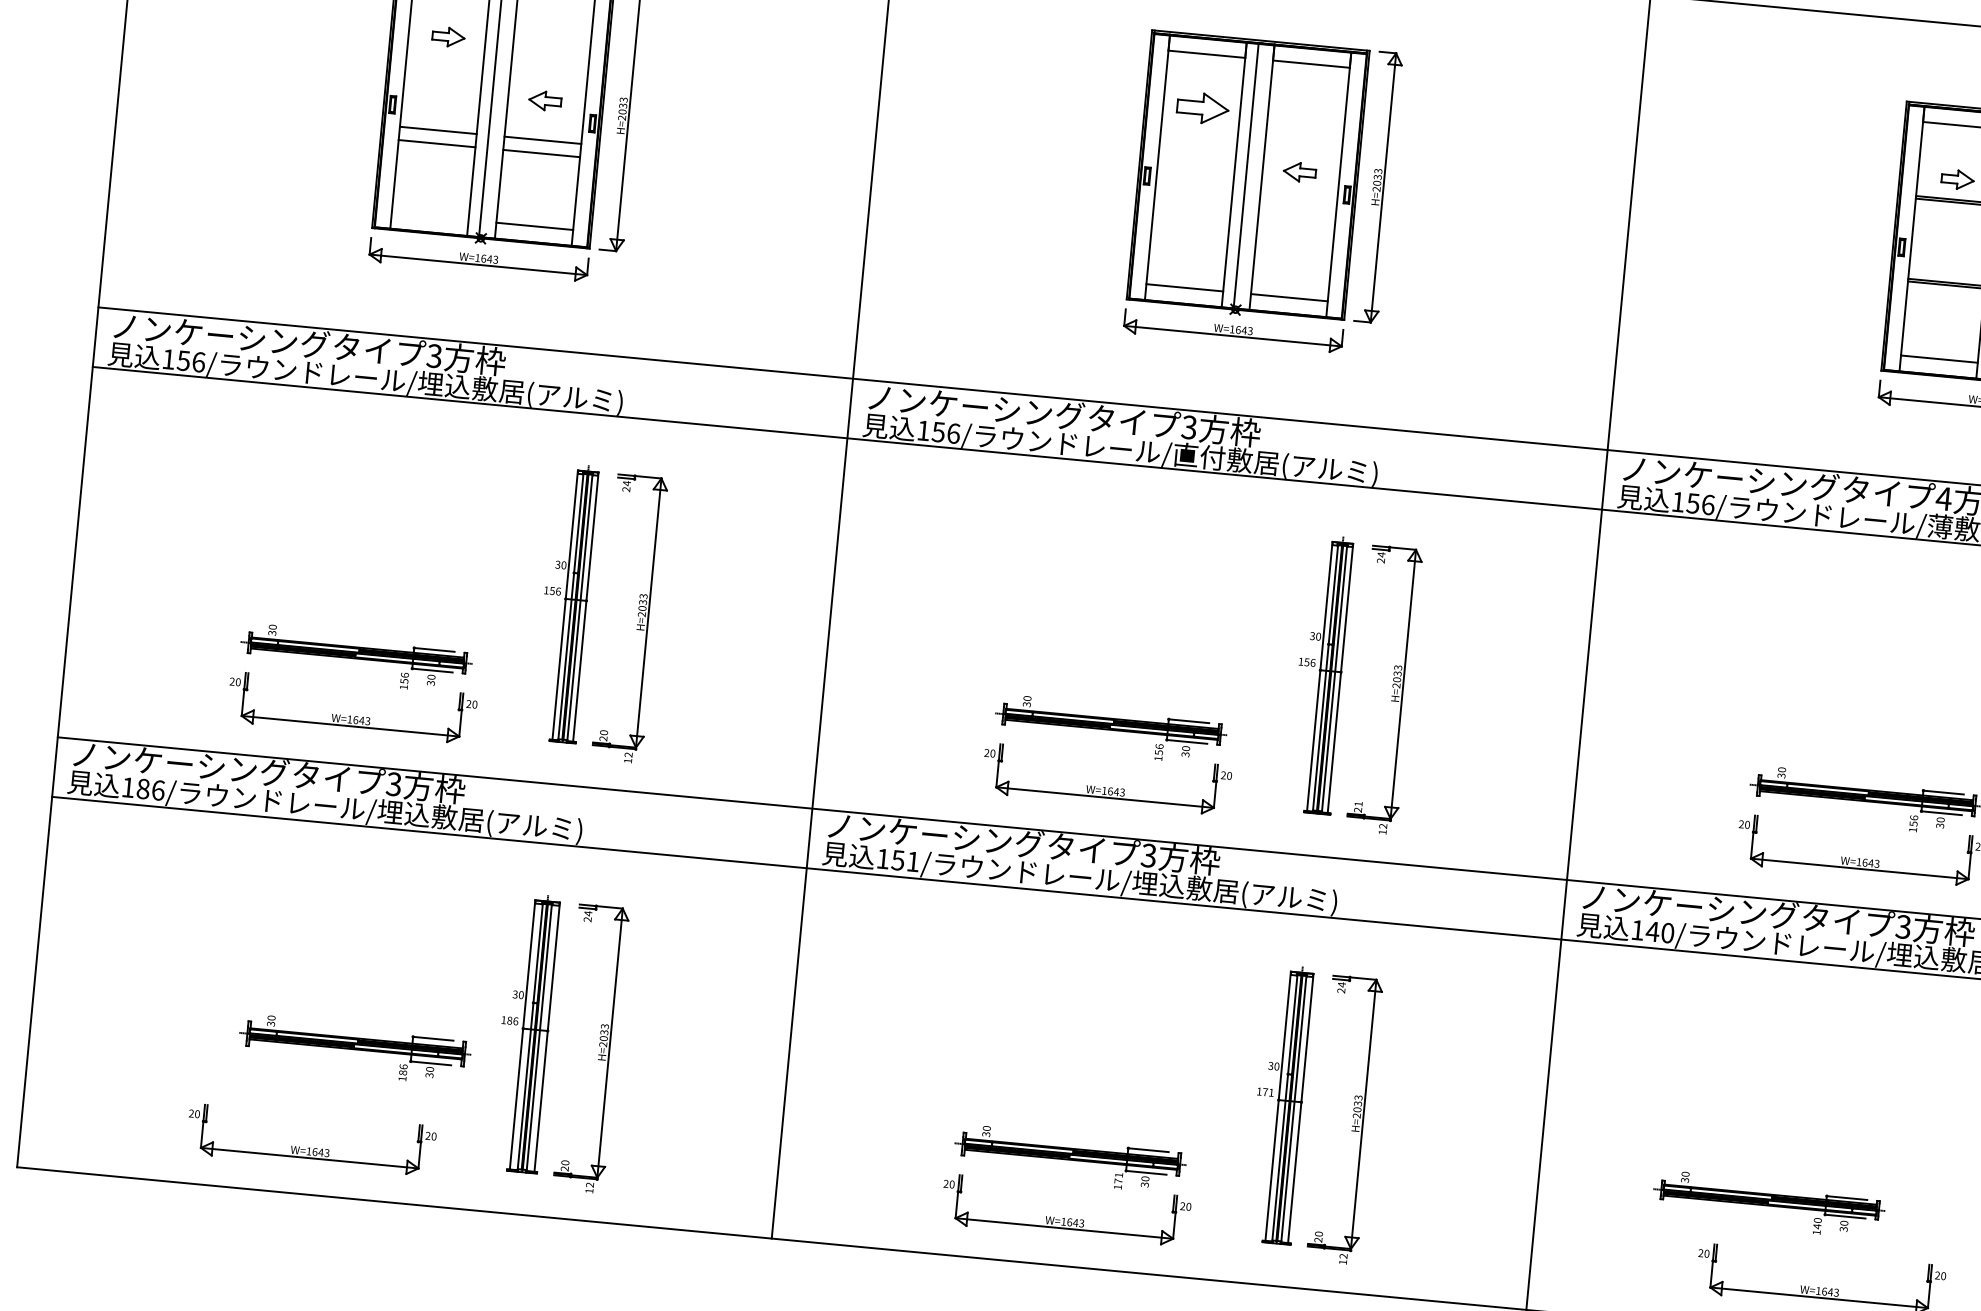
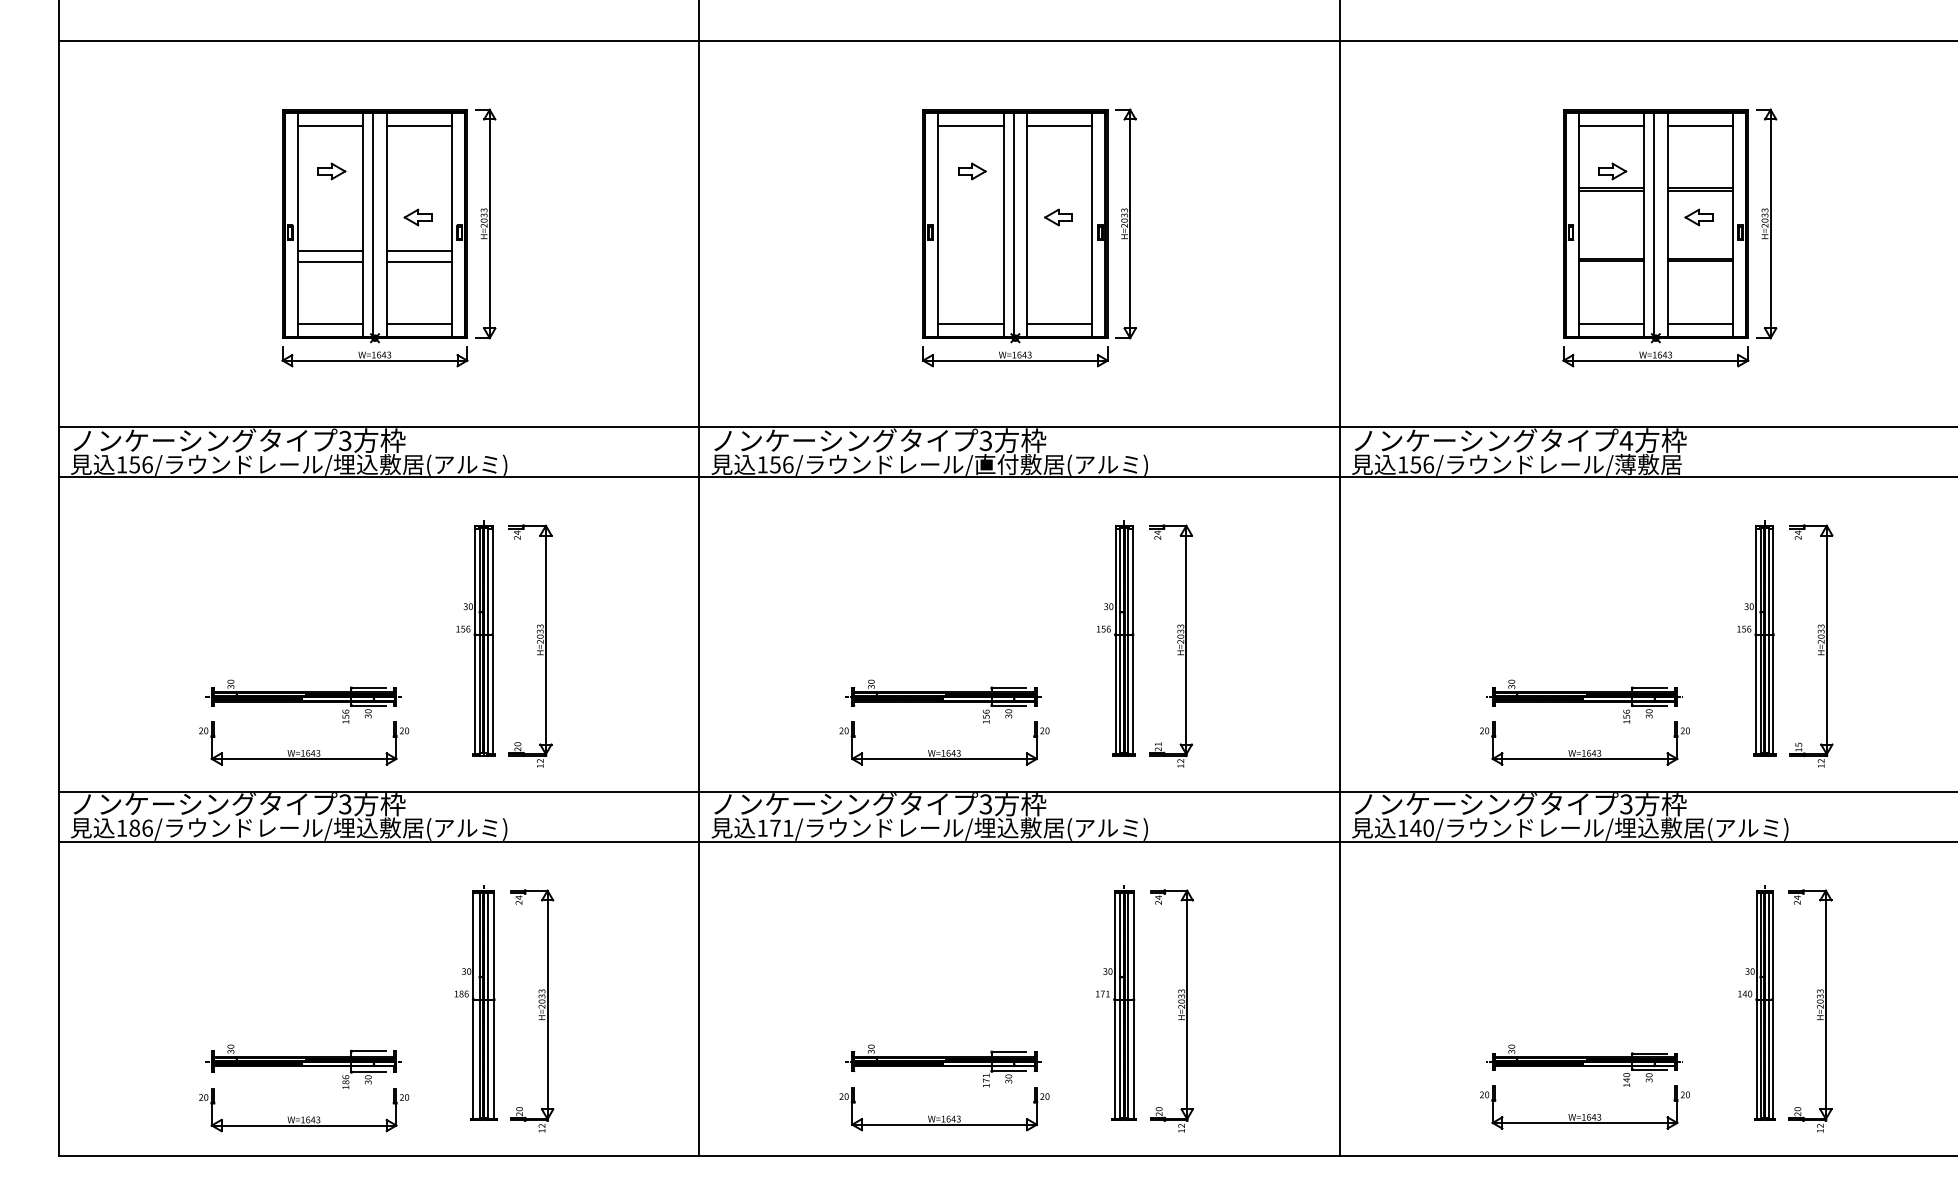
part: (1203, 108) -> (972, 171), size x0.62
line: (430, 216) -> (330, 323), added
text: (898, 859) -> (775, 827), 151/ -> 171/
part: (354, 1049) -> (303, 1066), moved
part: (1769, 1204) -> (1584, 1065), moved

